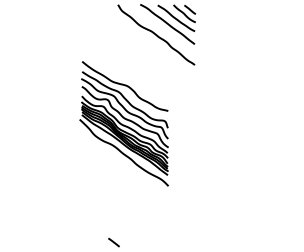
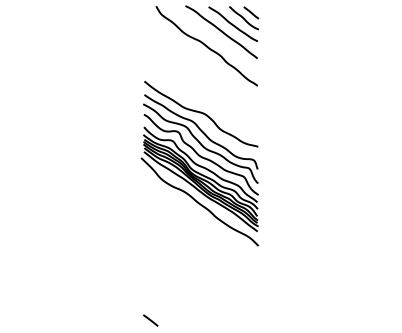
part: (123, 123) -> (199, 163), moved

